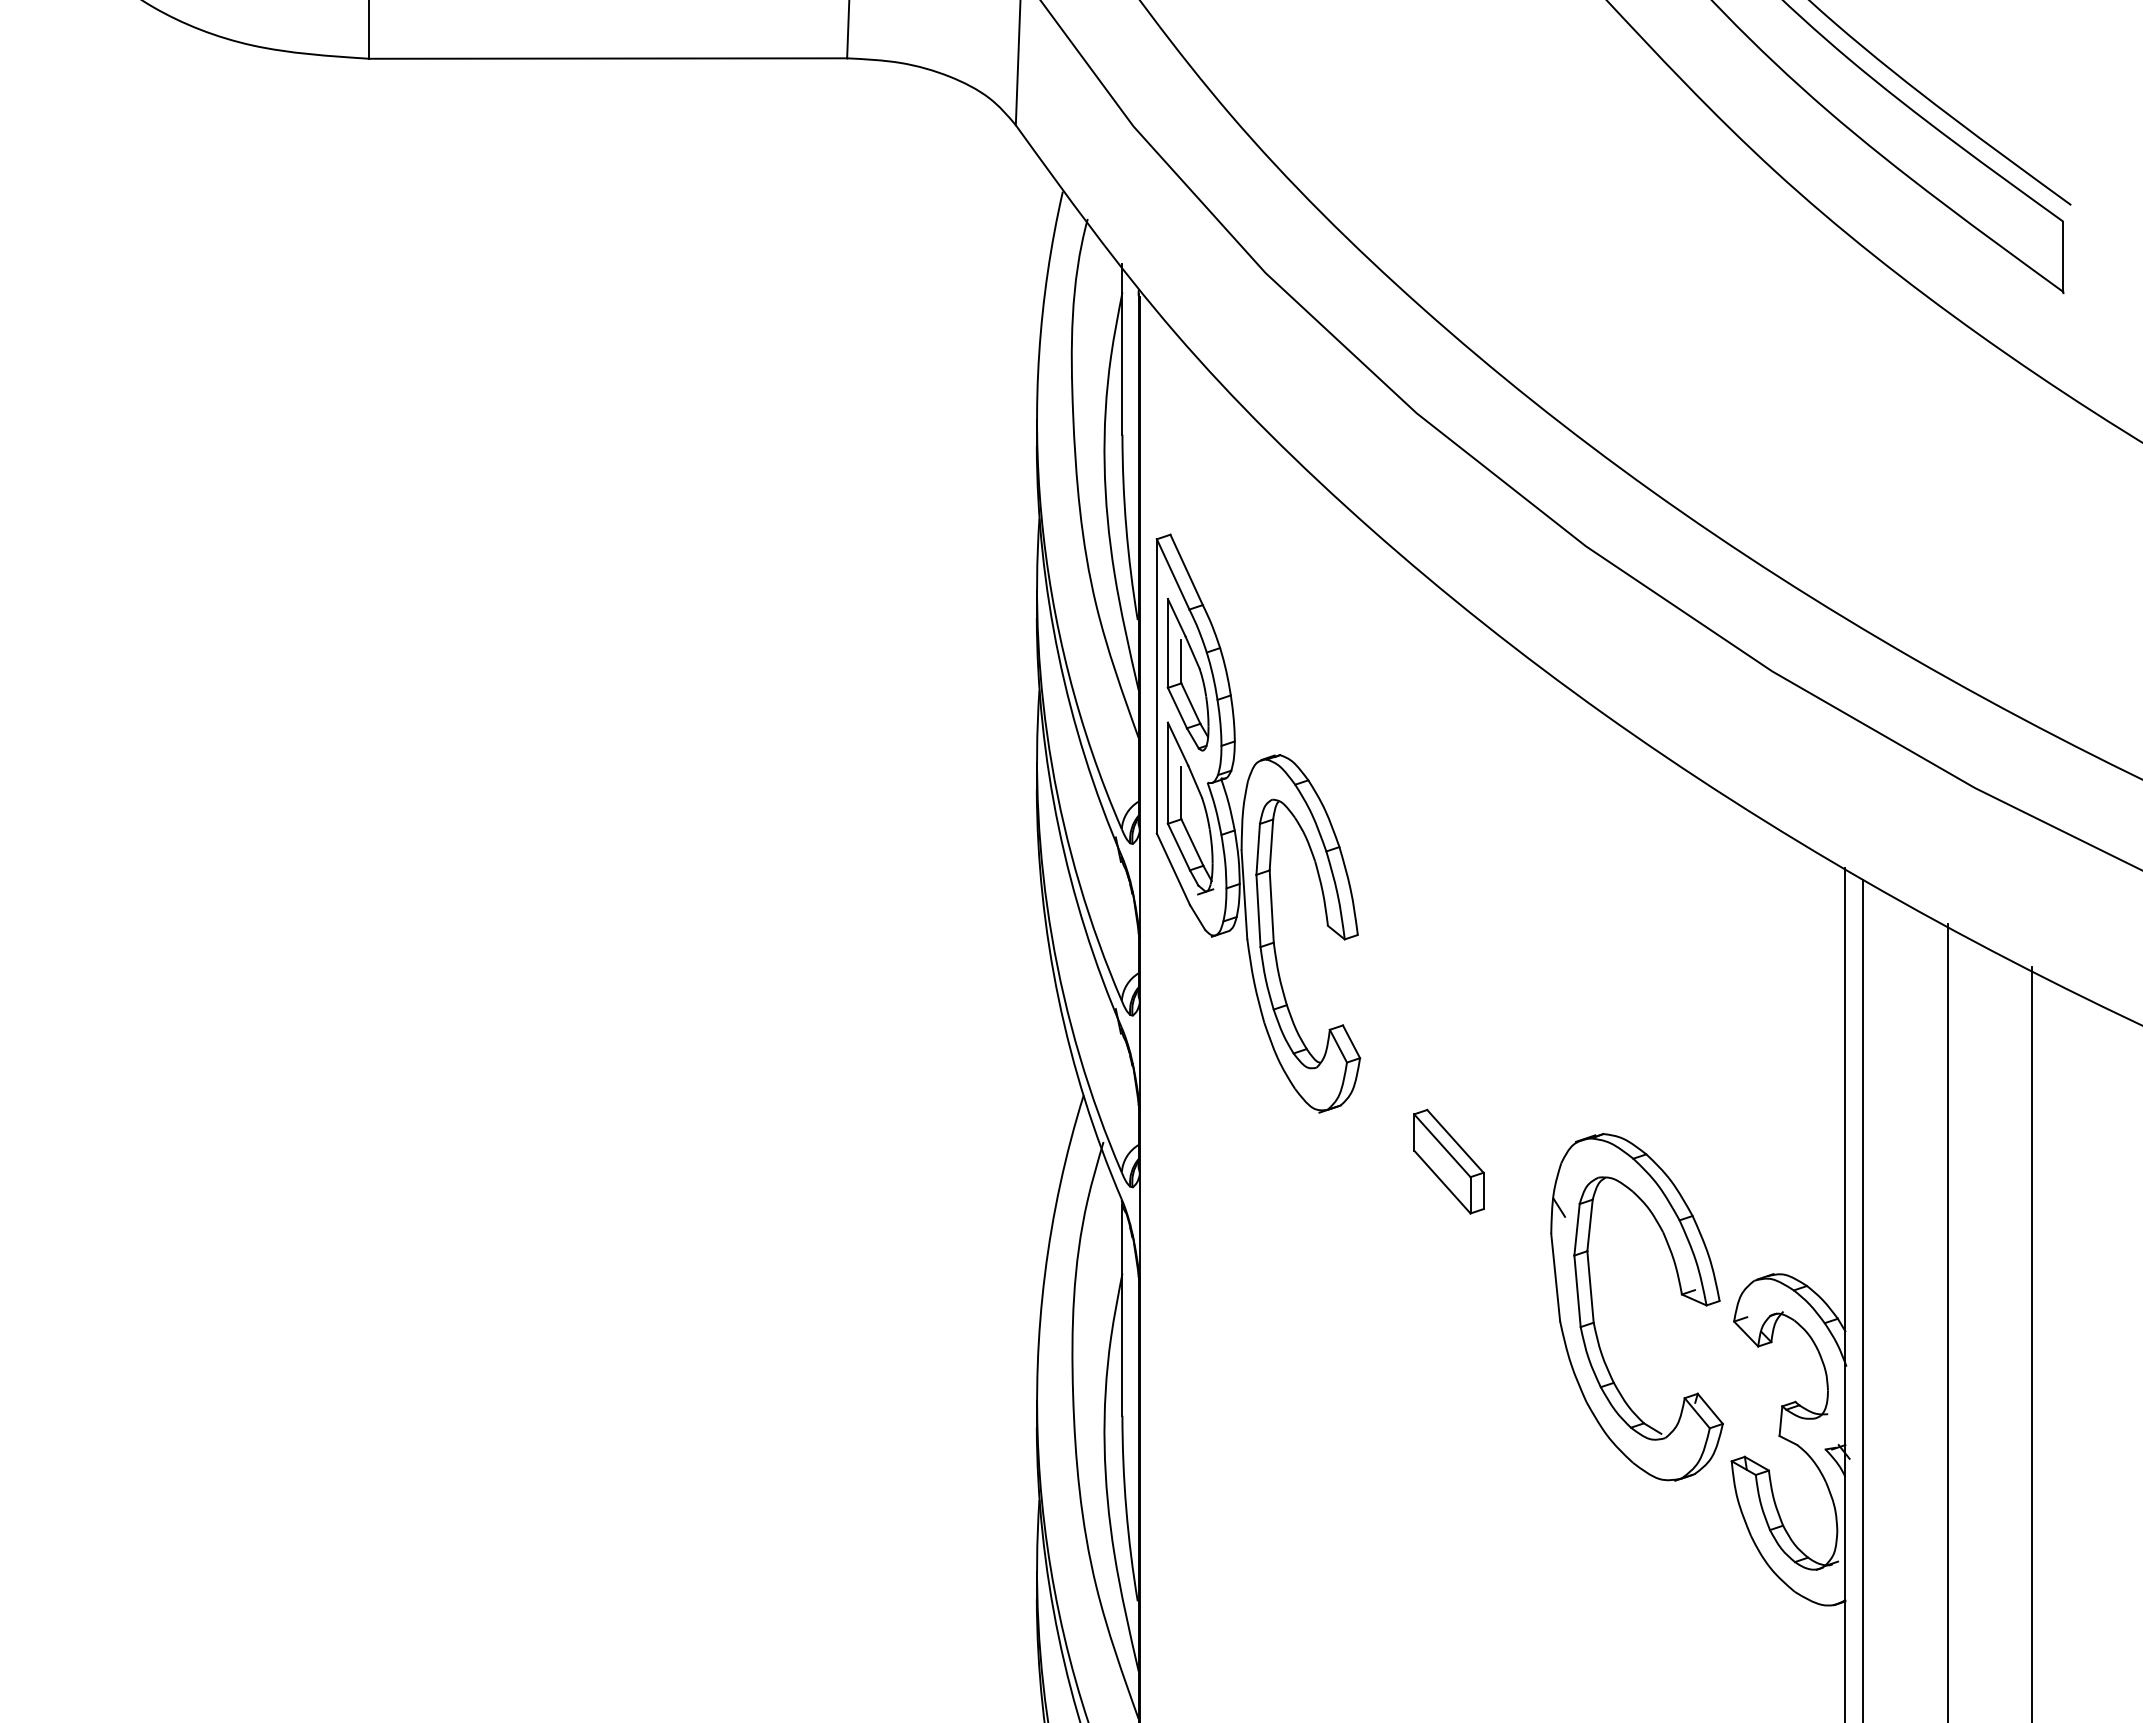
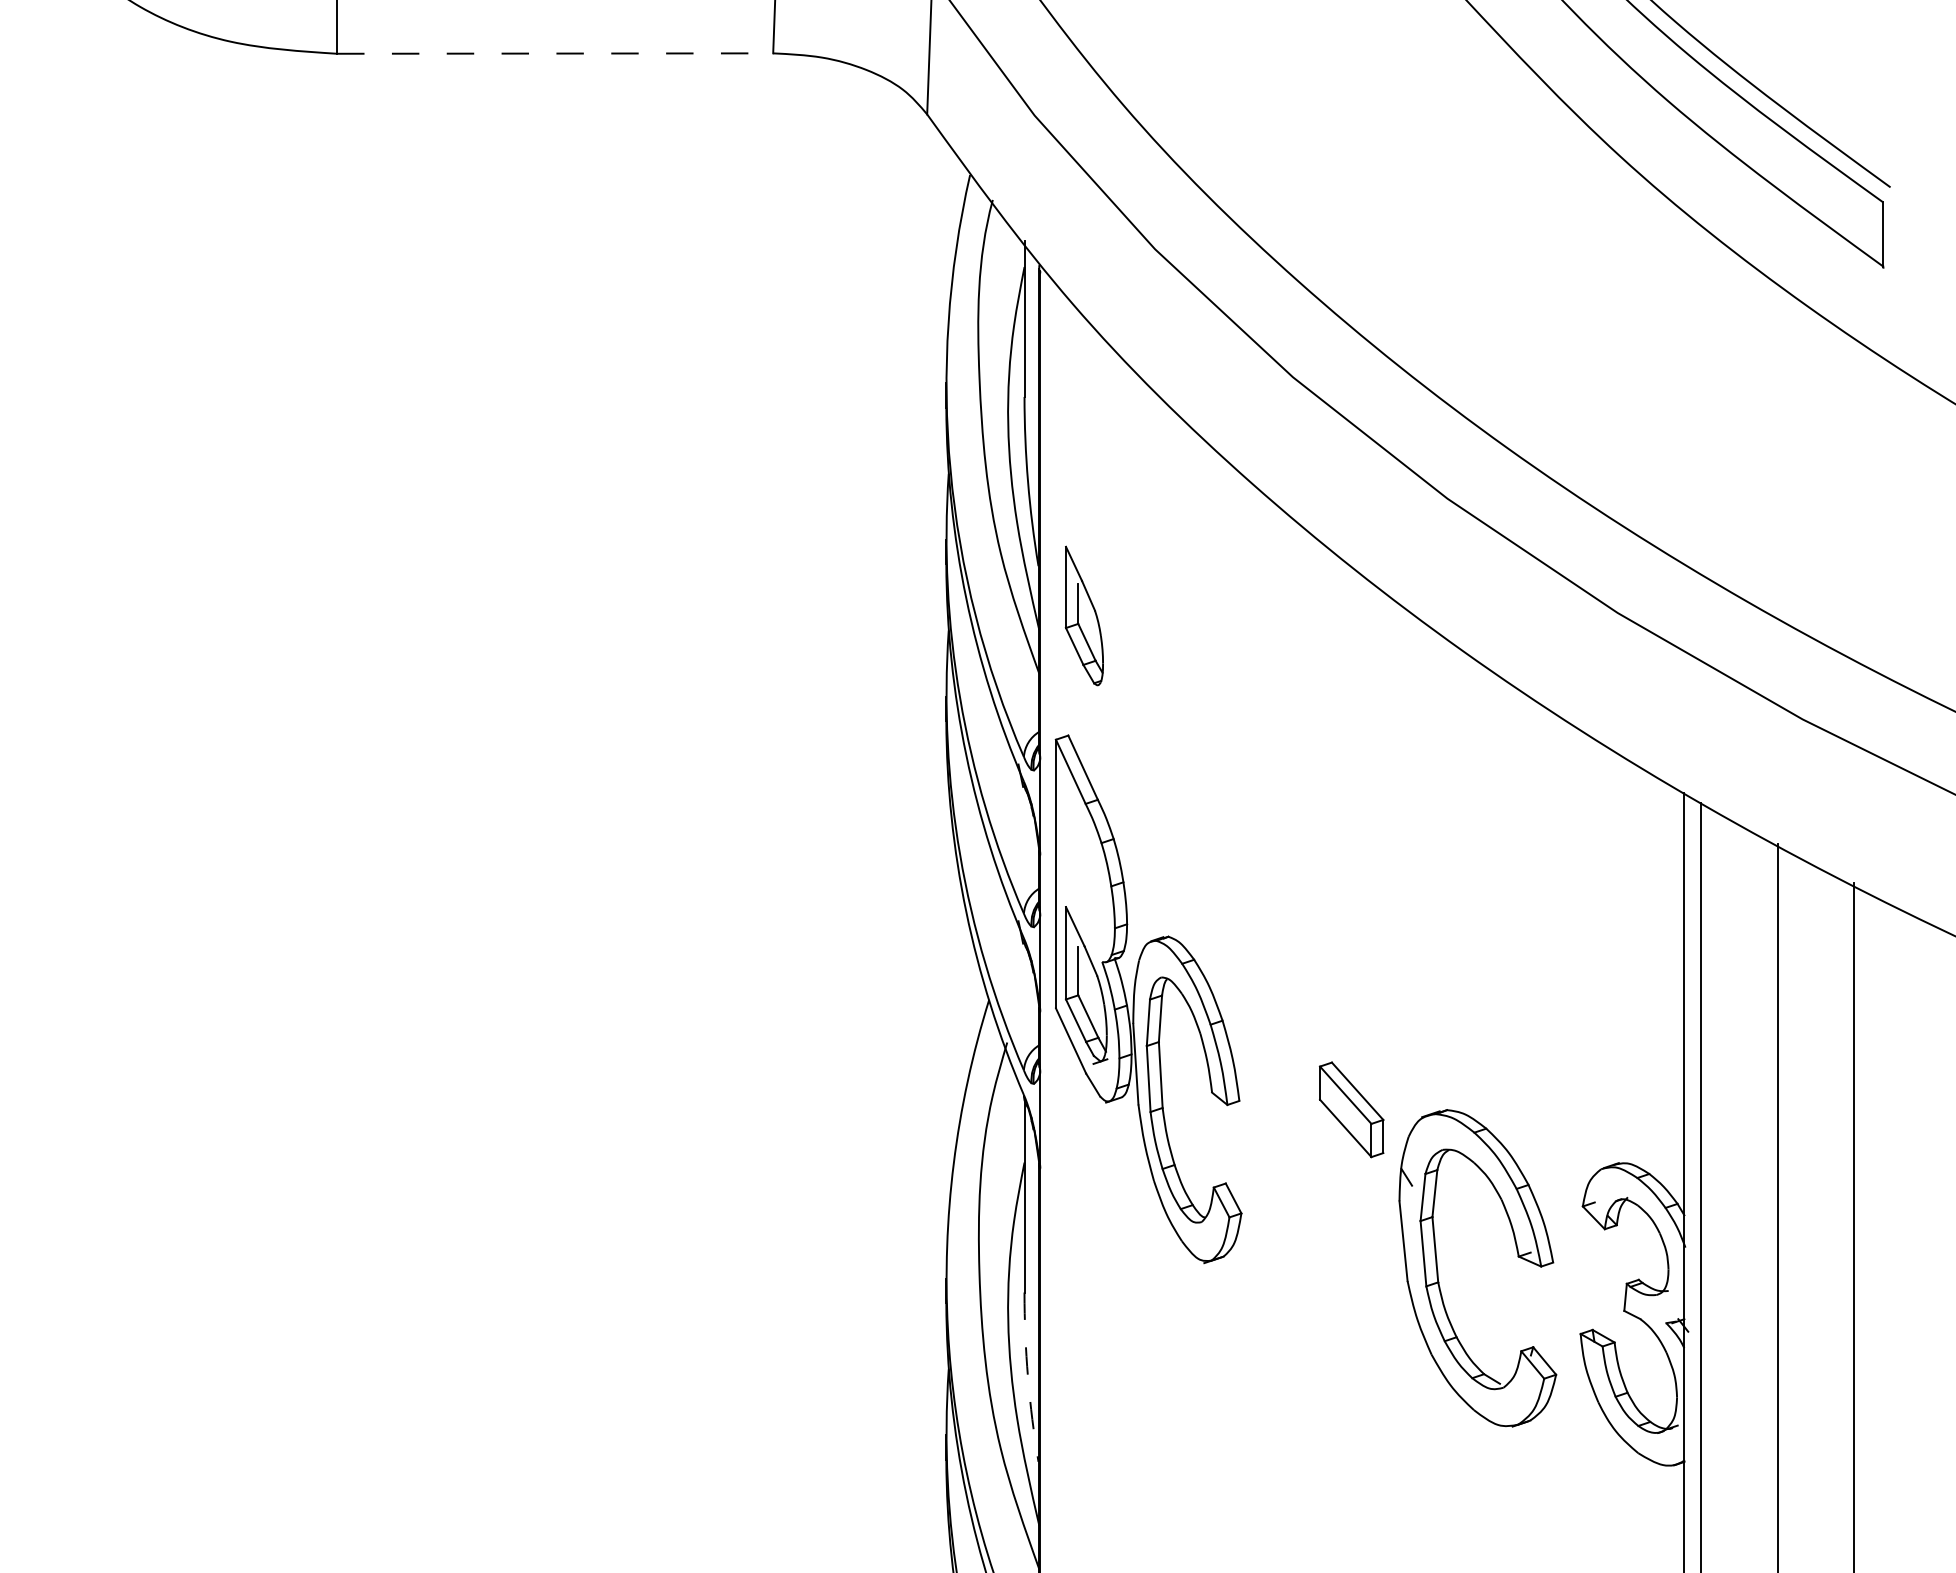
line: (608, 58) -> (555, 53), solid -> dashed
part: (1258, 823) -> (1148, 999), moved
part: (1448, 1161) -> (1351, 1109), moved
part: (1594, 1316) -> (1438, 1276), moved
arc: (1126, 1508) -> (1028, 1377), solid -> dashed

